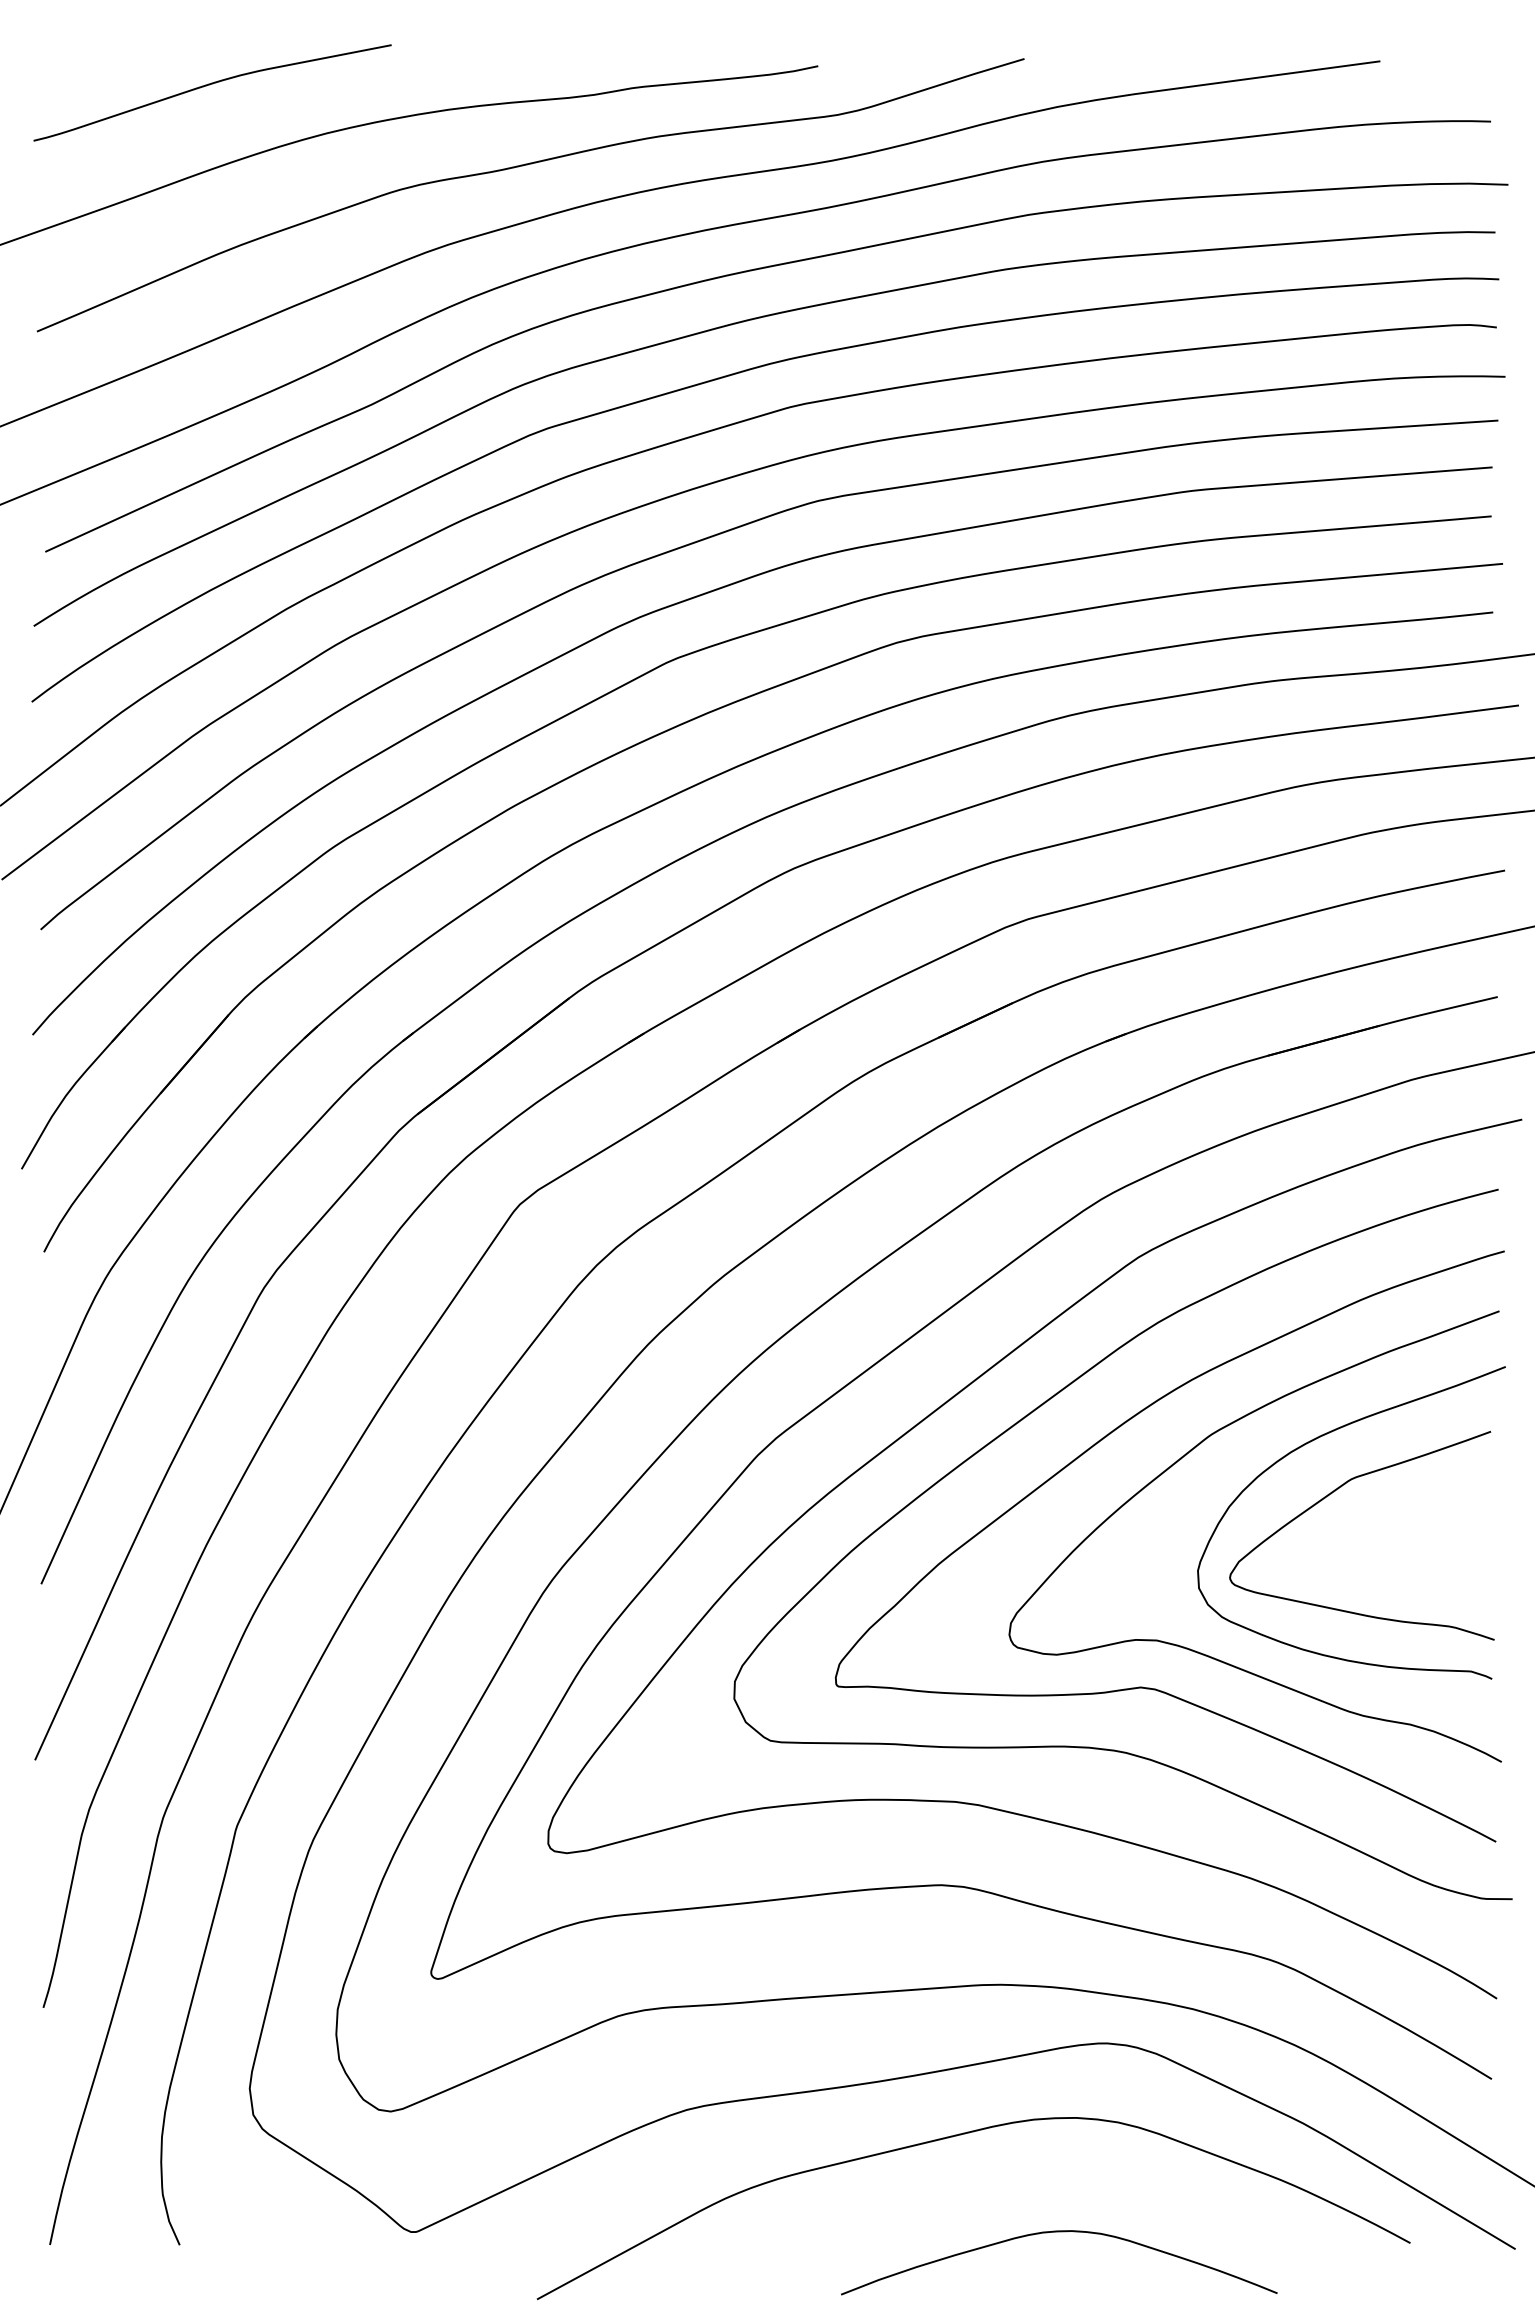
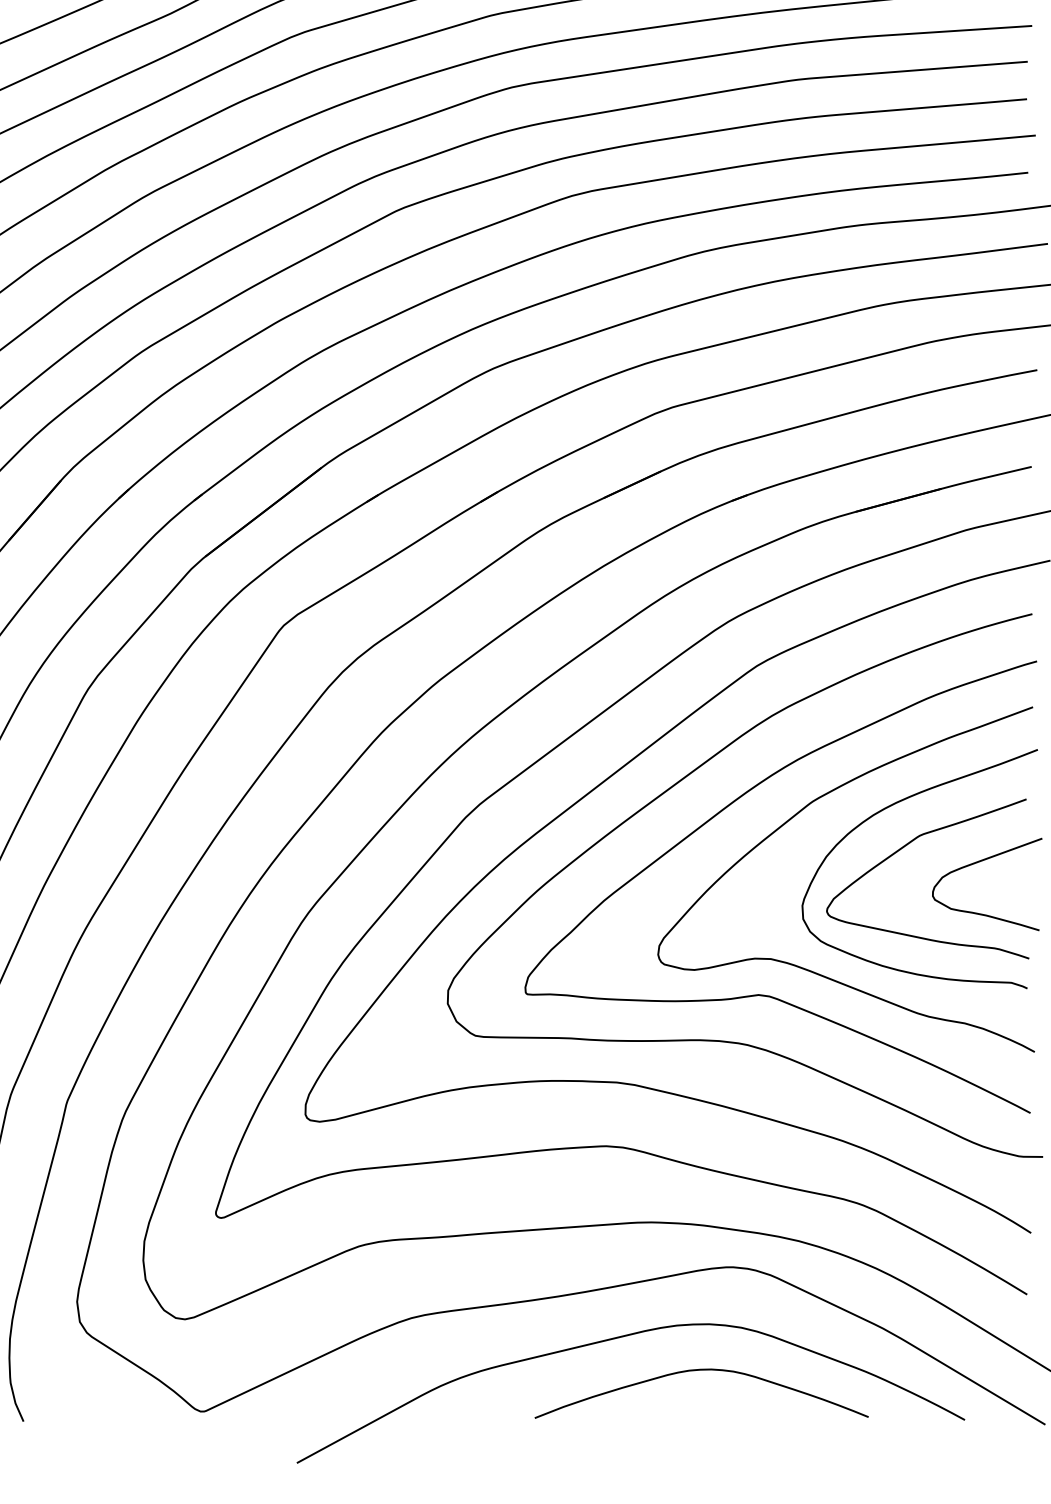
curve: (1431, 1513) -> (981, 861), added
curve: (1059, 2232) -> (701, 1370), moved

